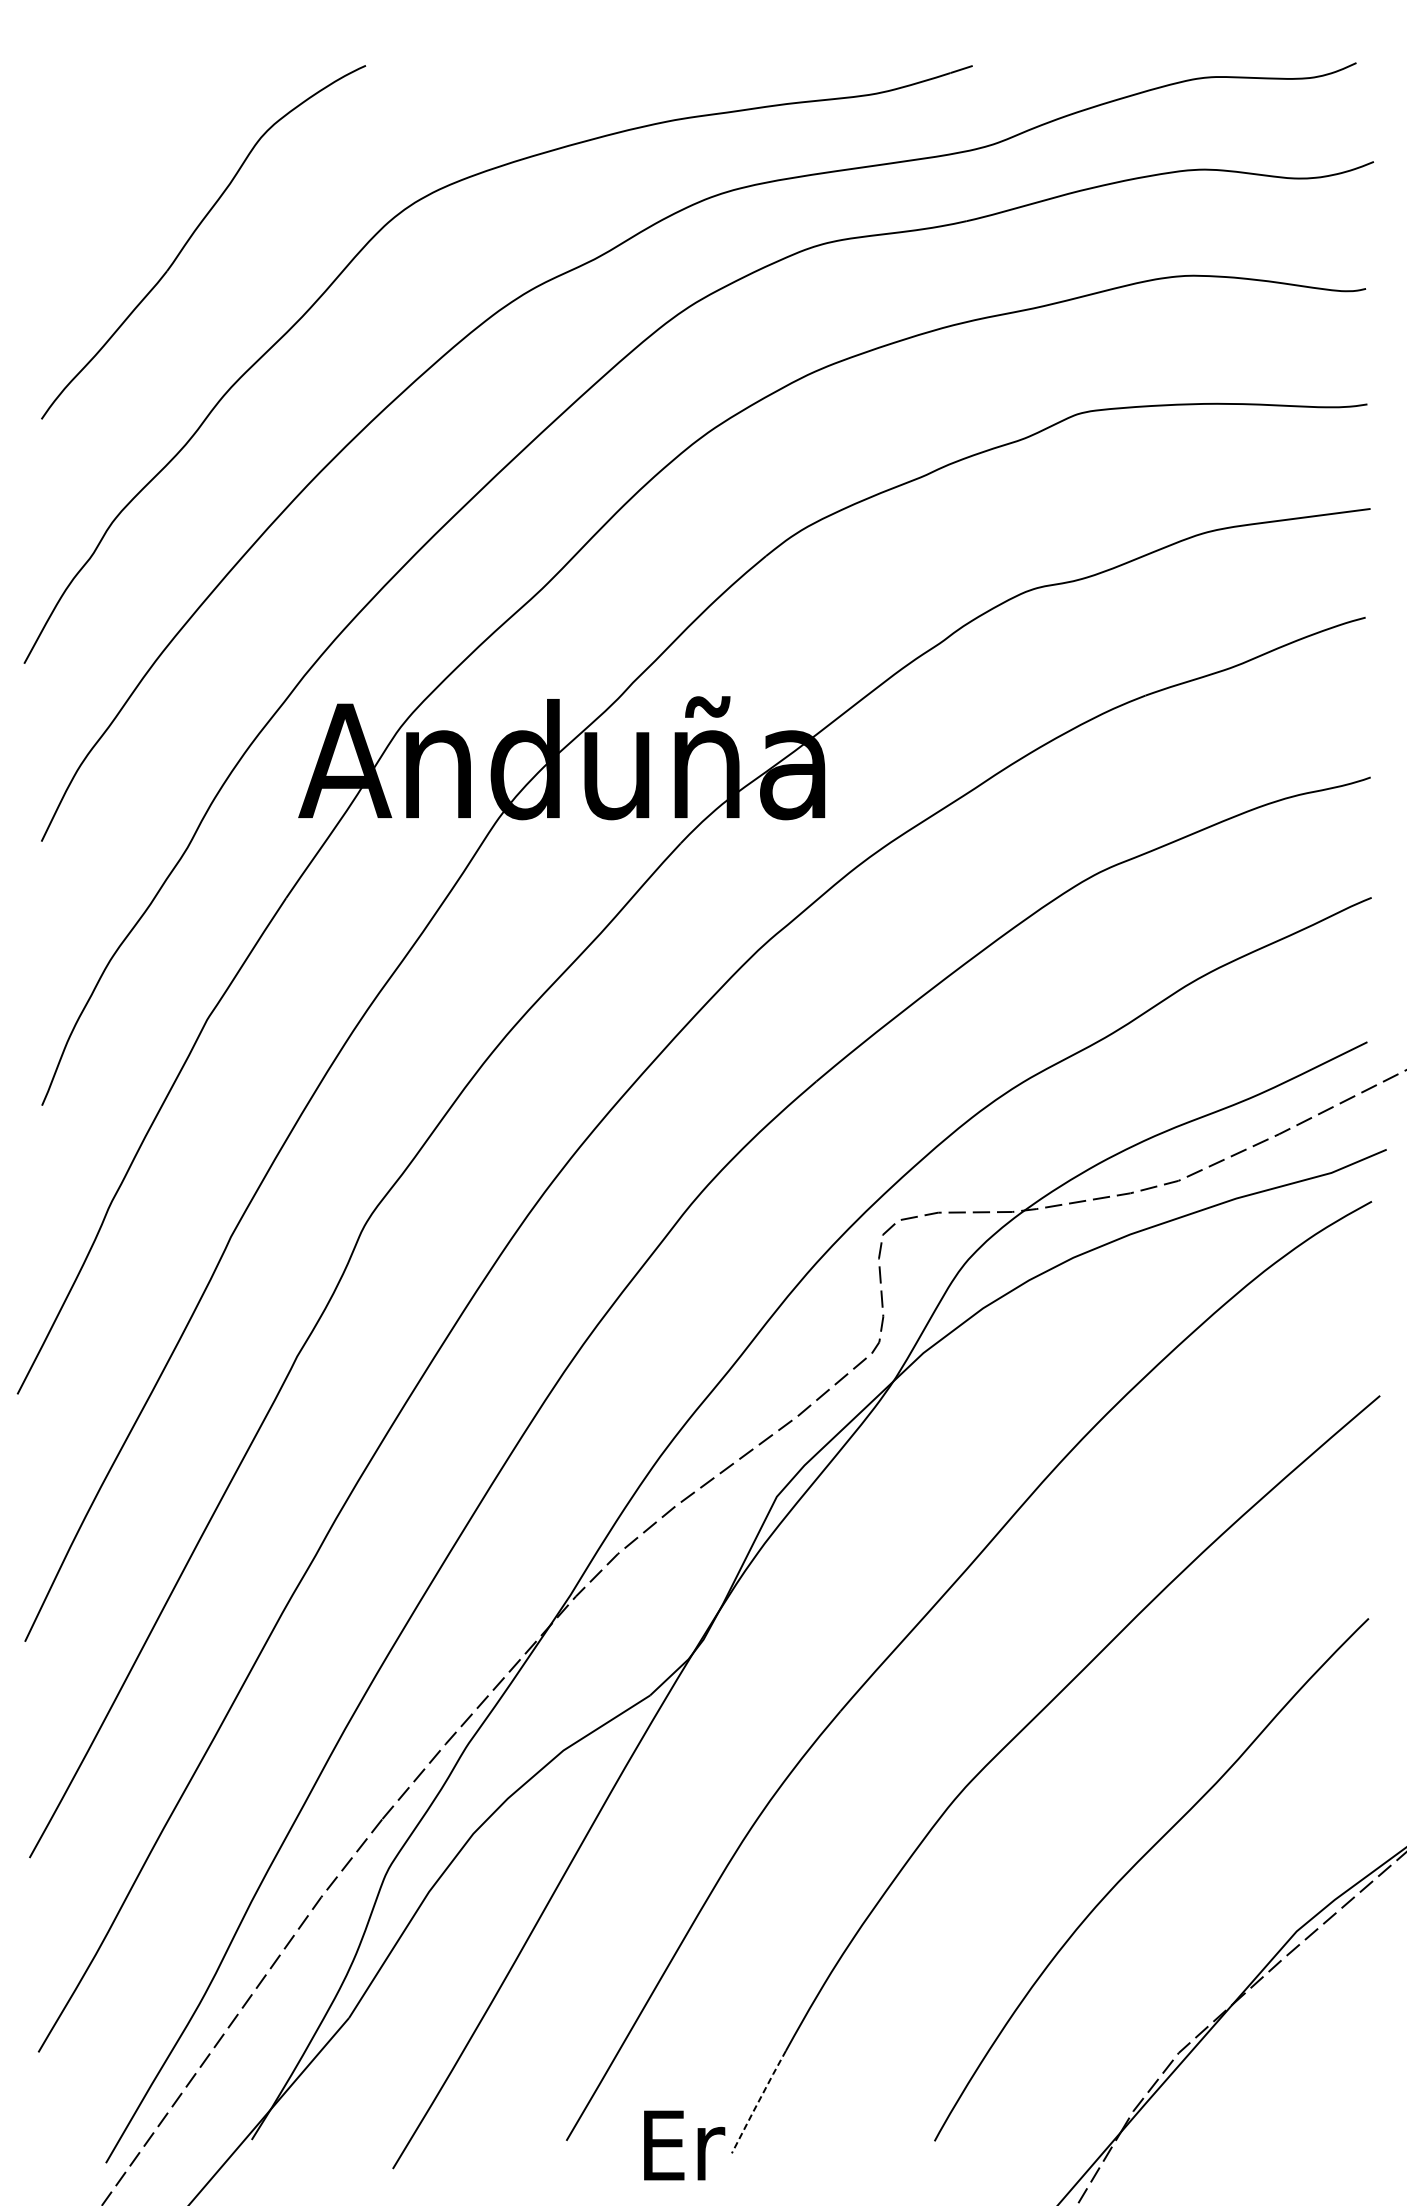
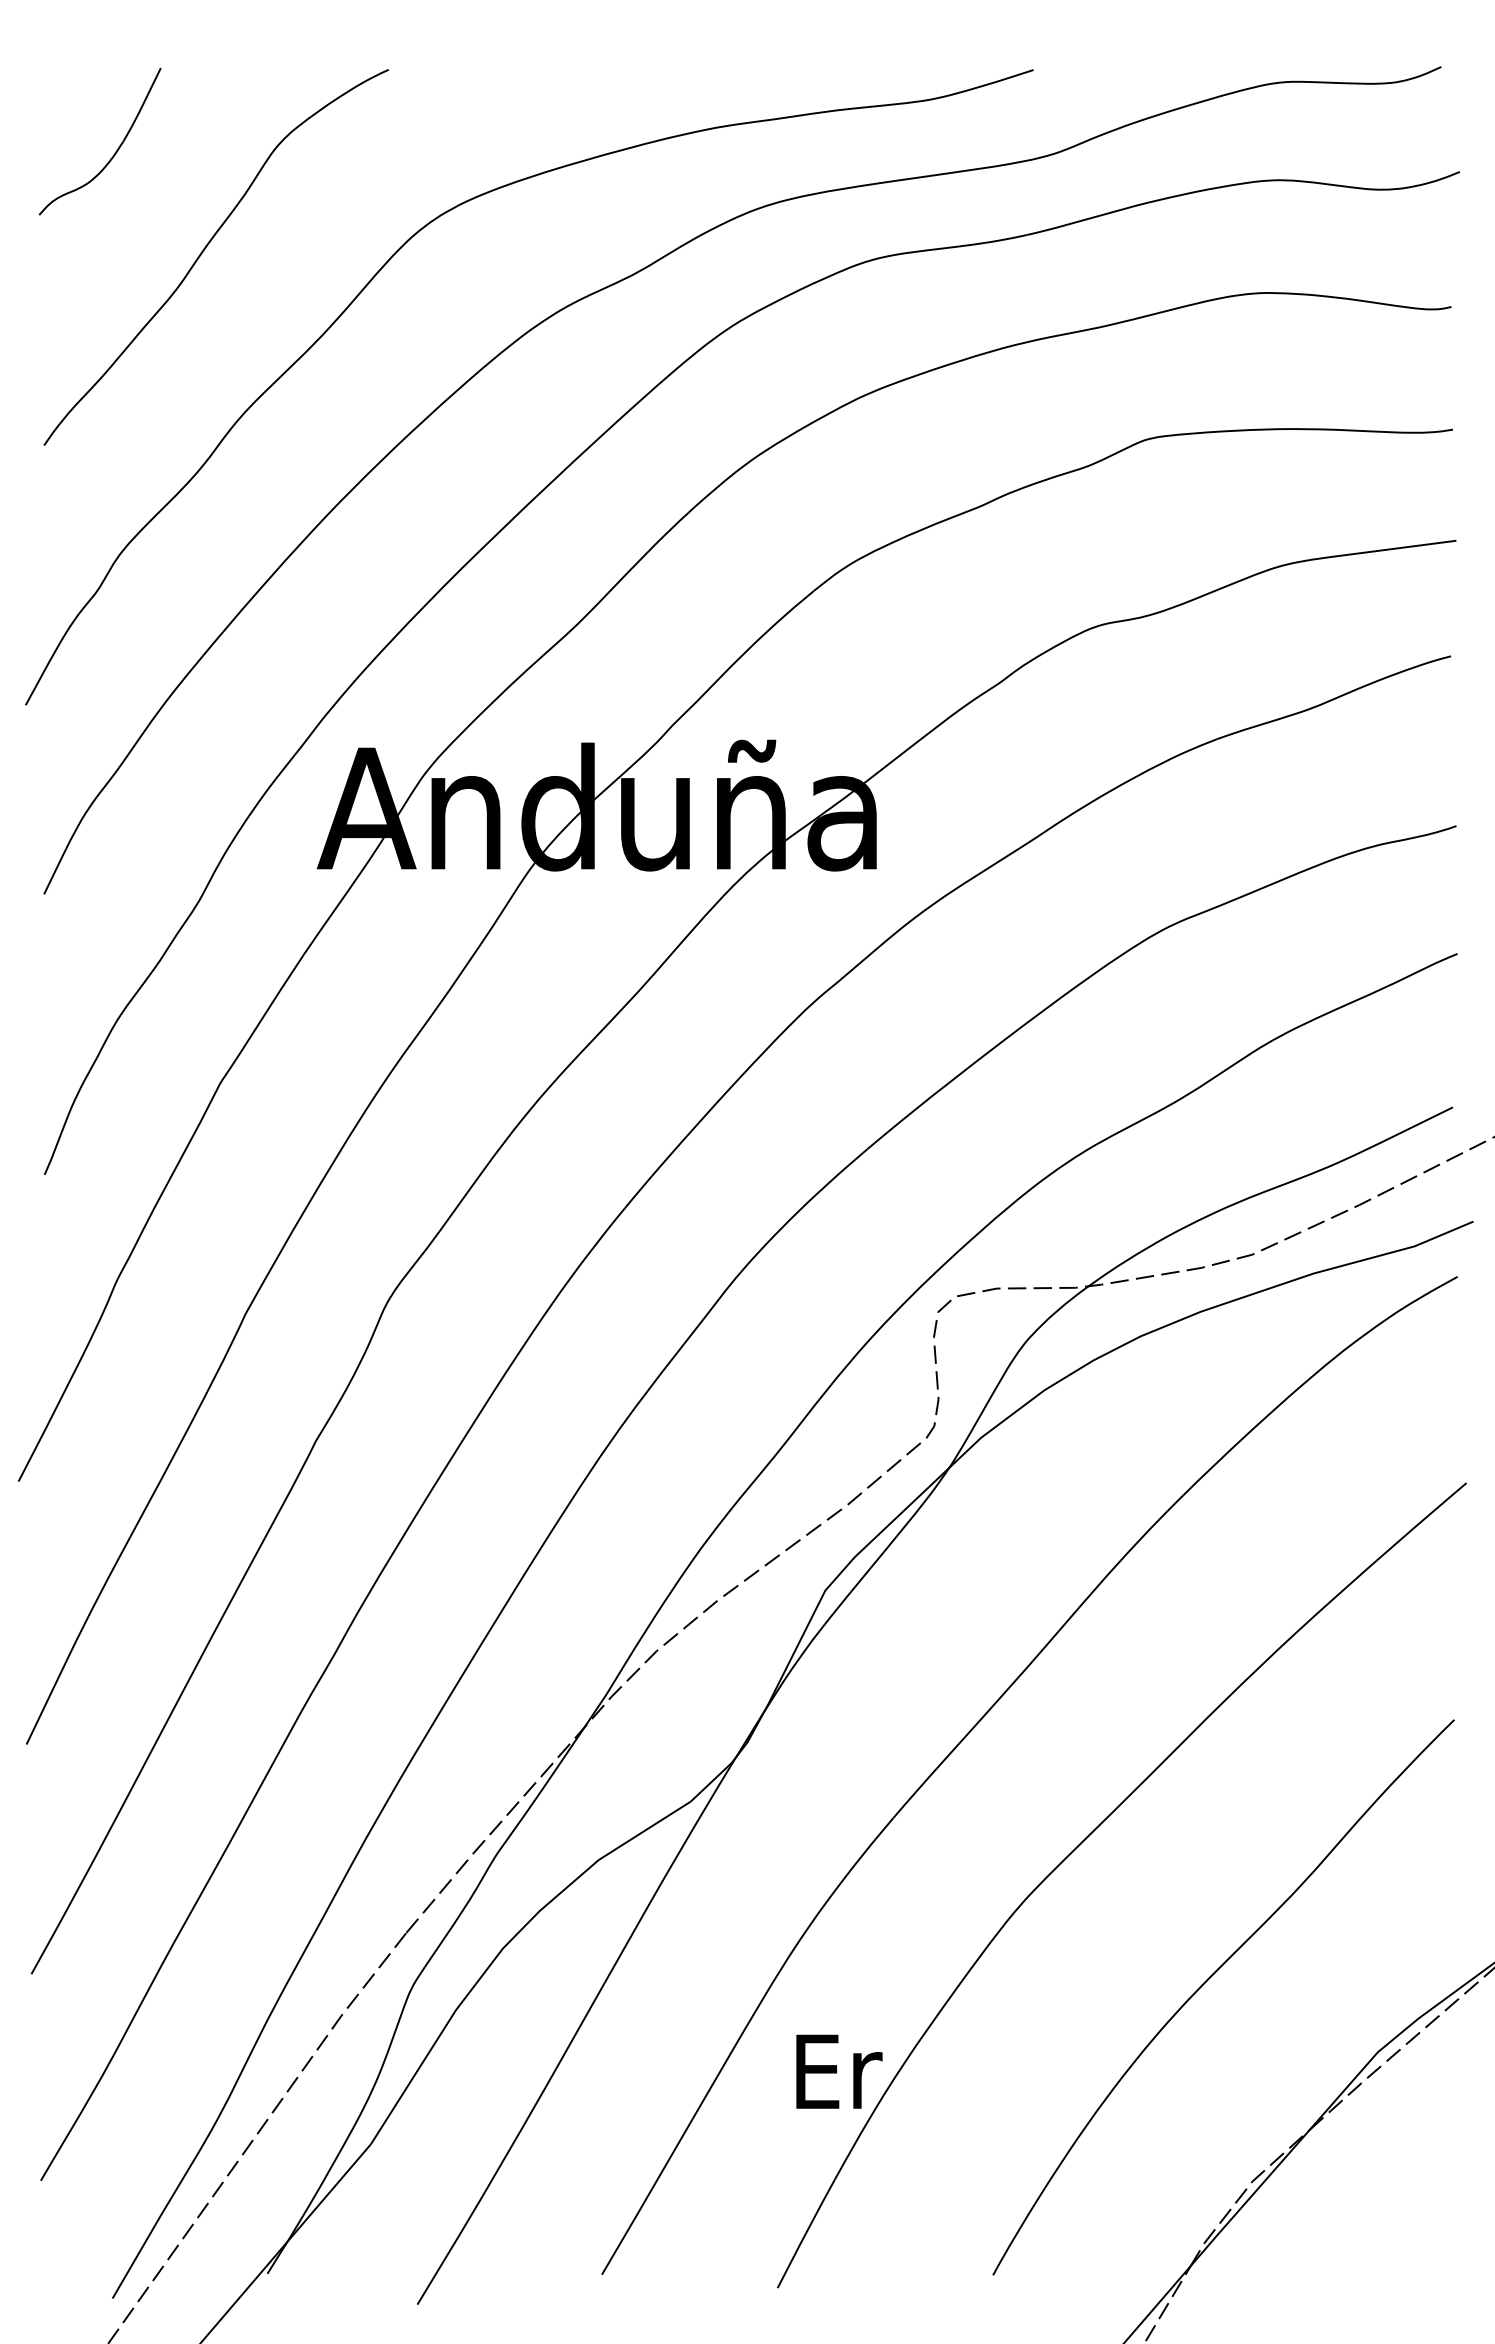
part: (108, 142) -> (115, 151), added
line: (758, 2101) -> (805, 2233), dashed -> solid
text: (684, 2145) -> (839, 2071), moved

